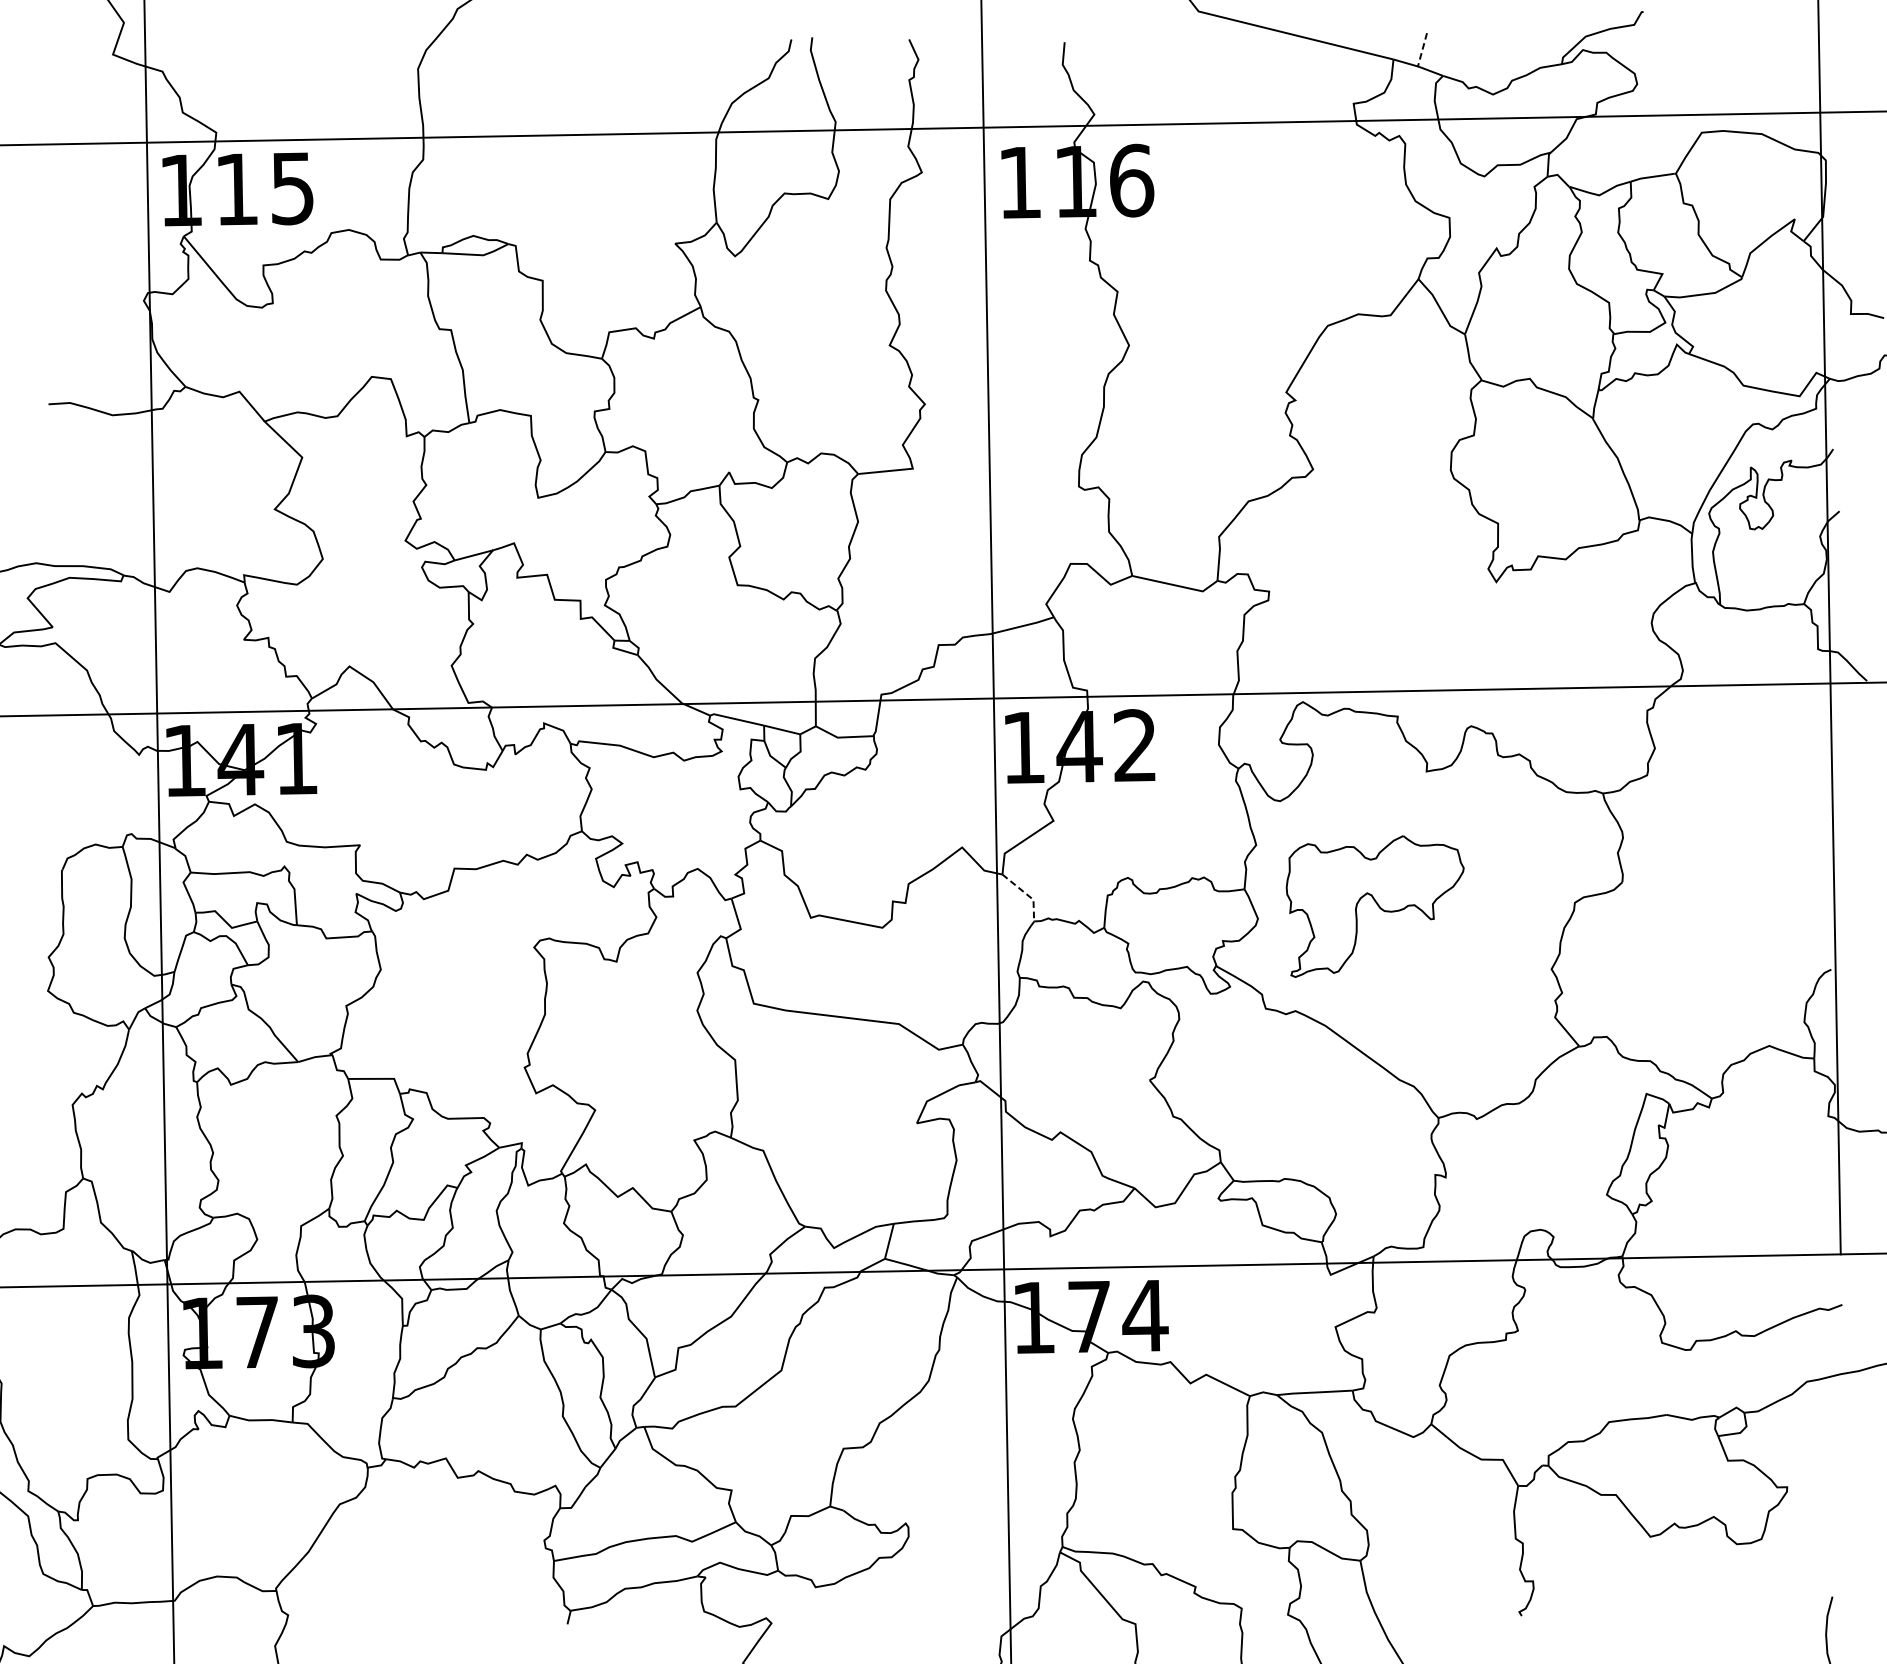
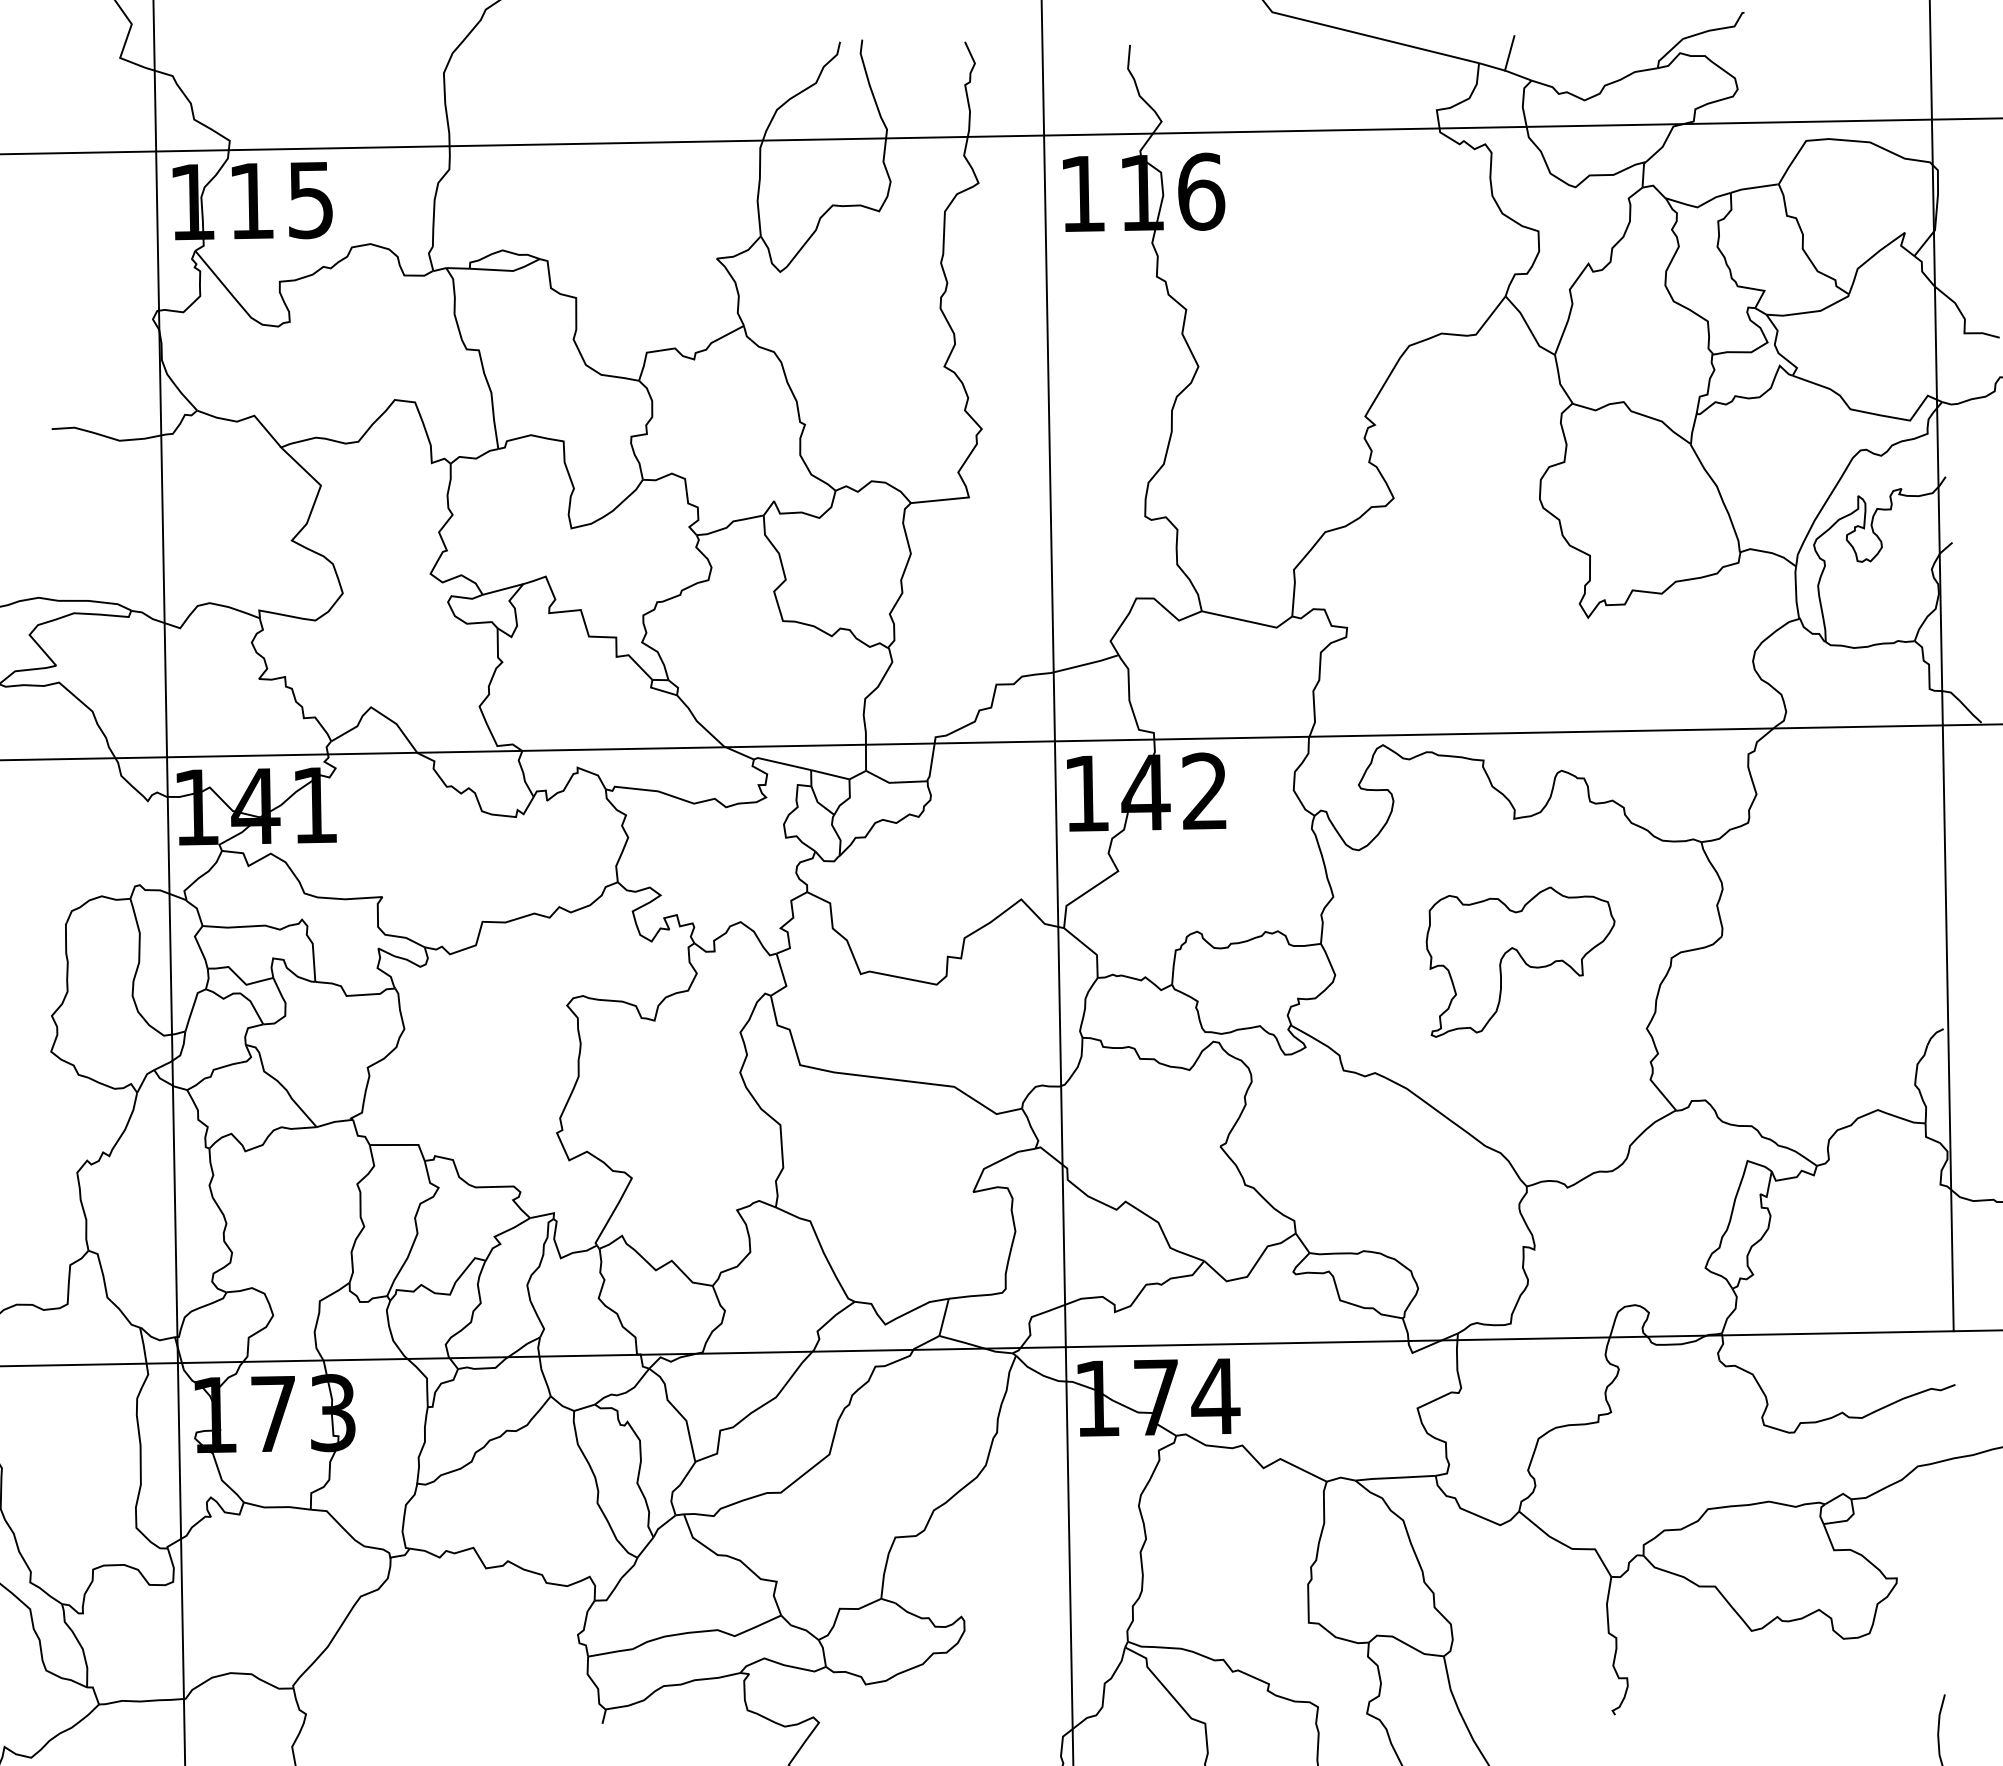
line: (1422, 51) -> (1509, 54), dashed -> solid
line: (1027, 894) -> (1090, 949), dashed -> solid
part: (1375, 905) -> (1520, 961), moved

